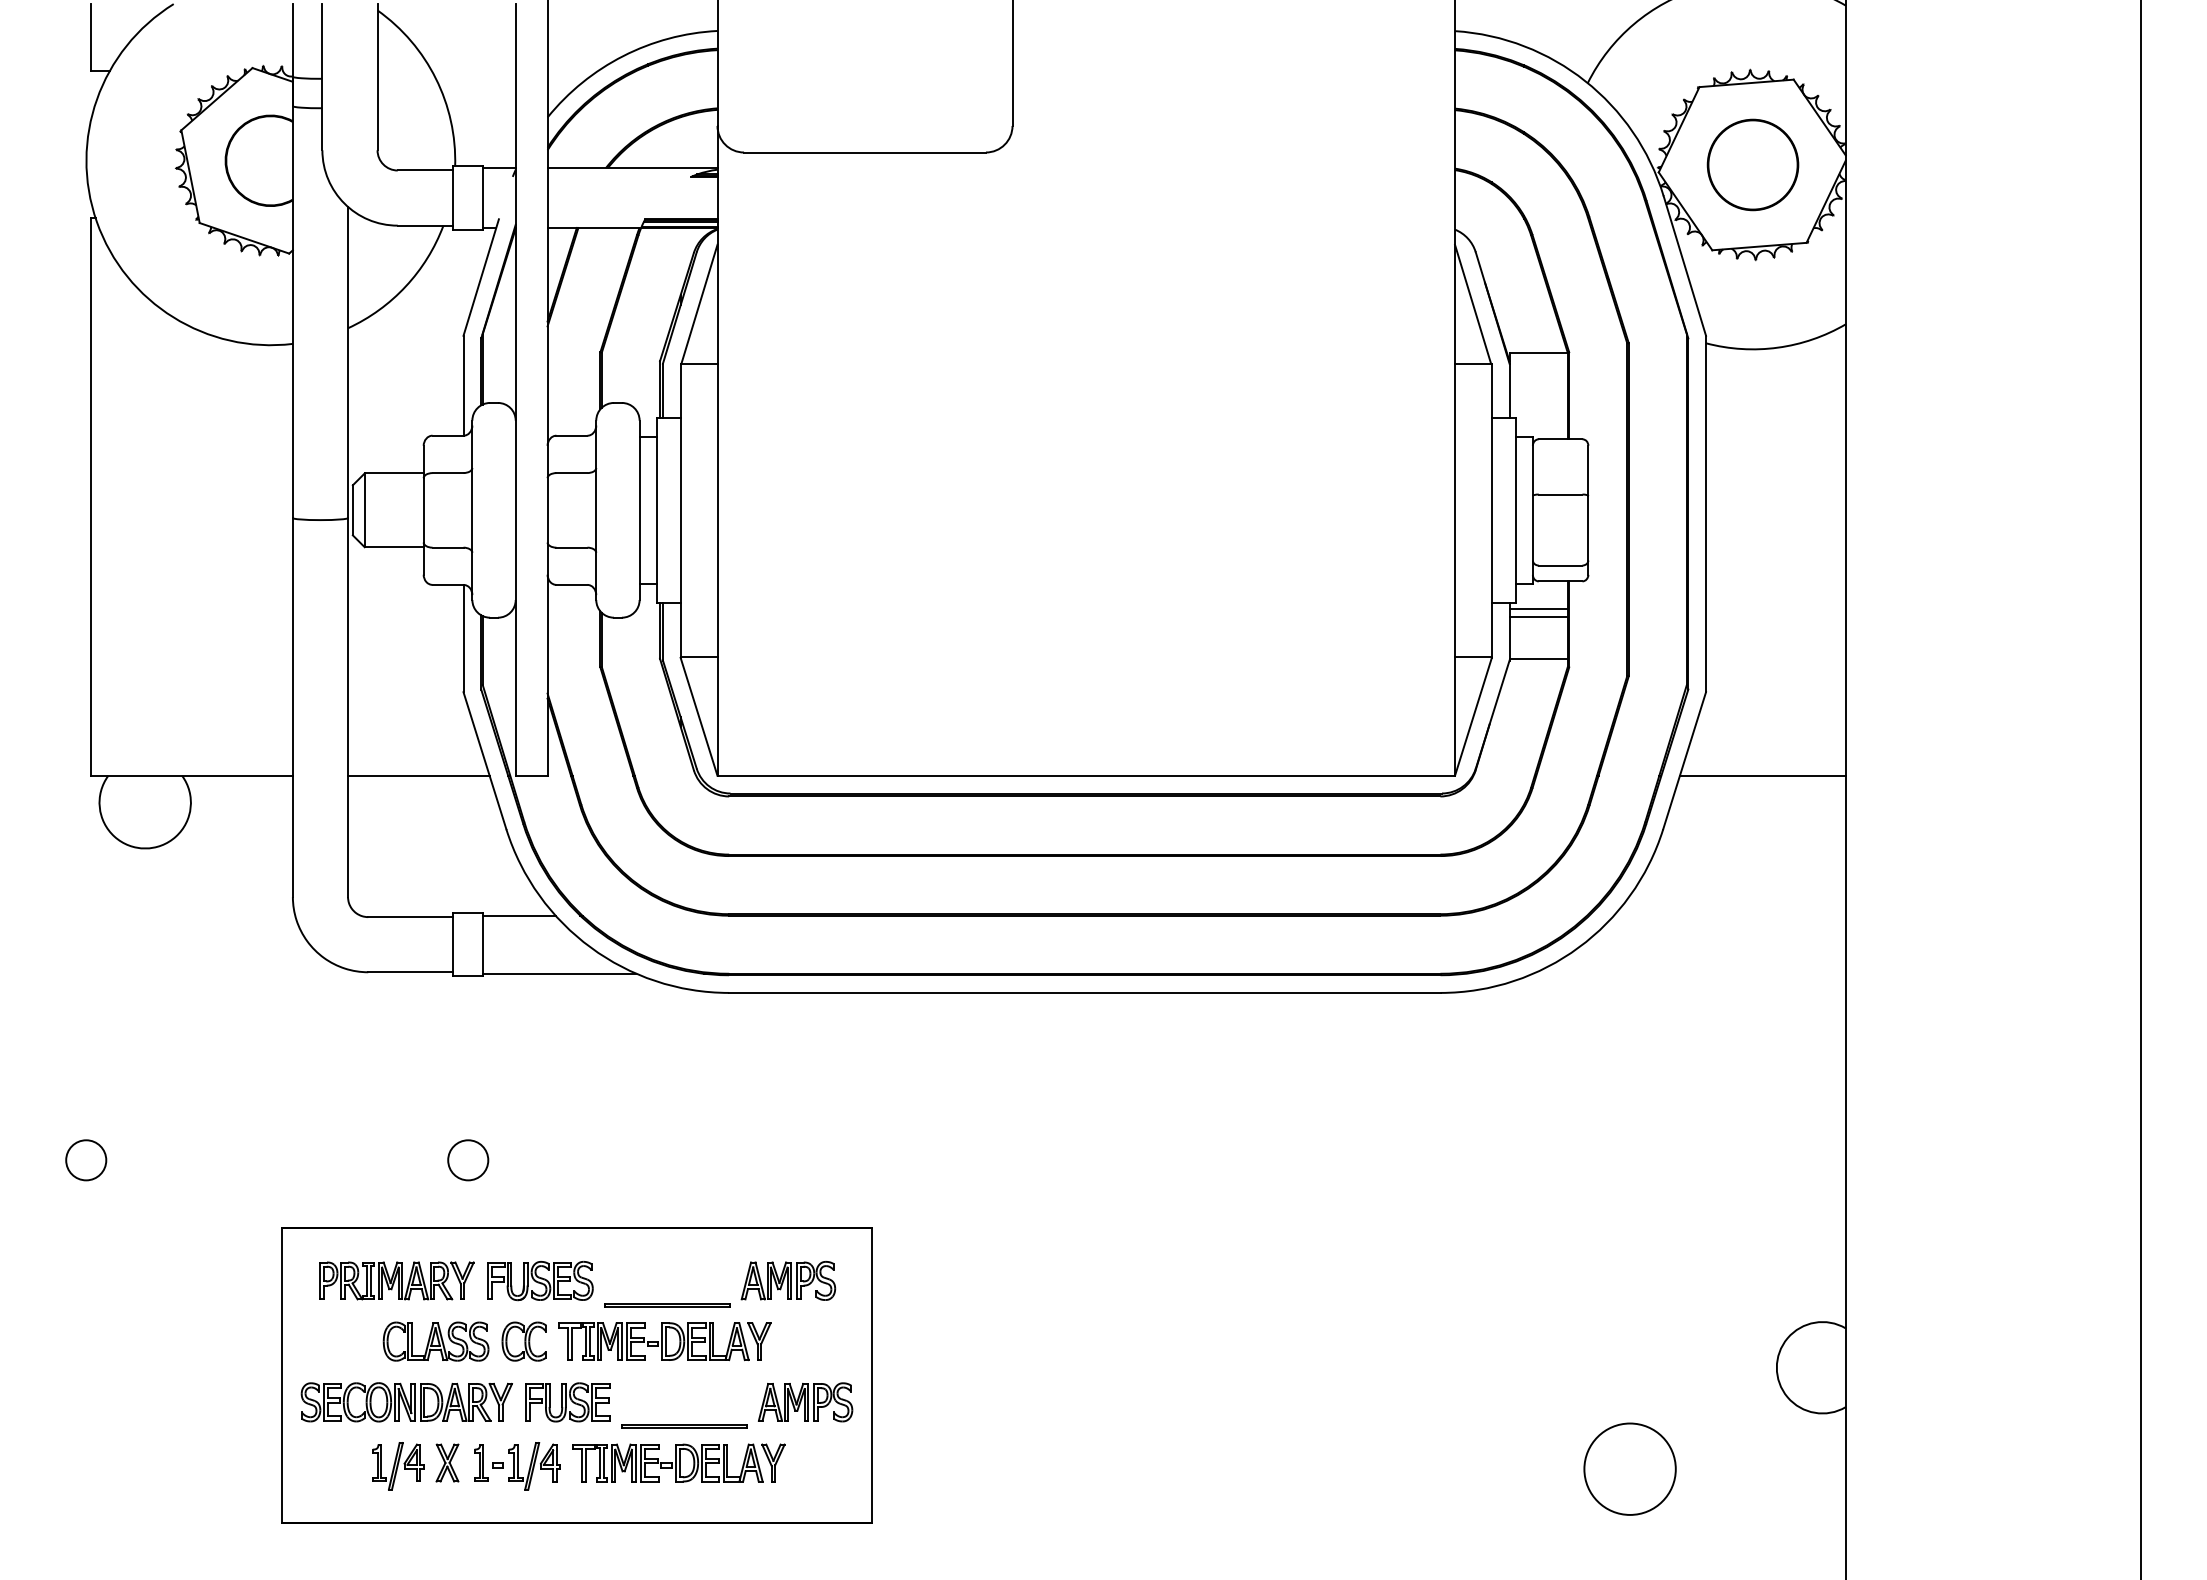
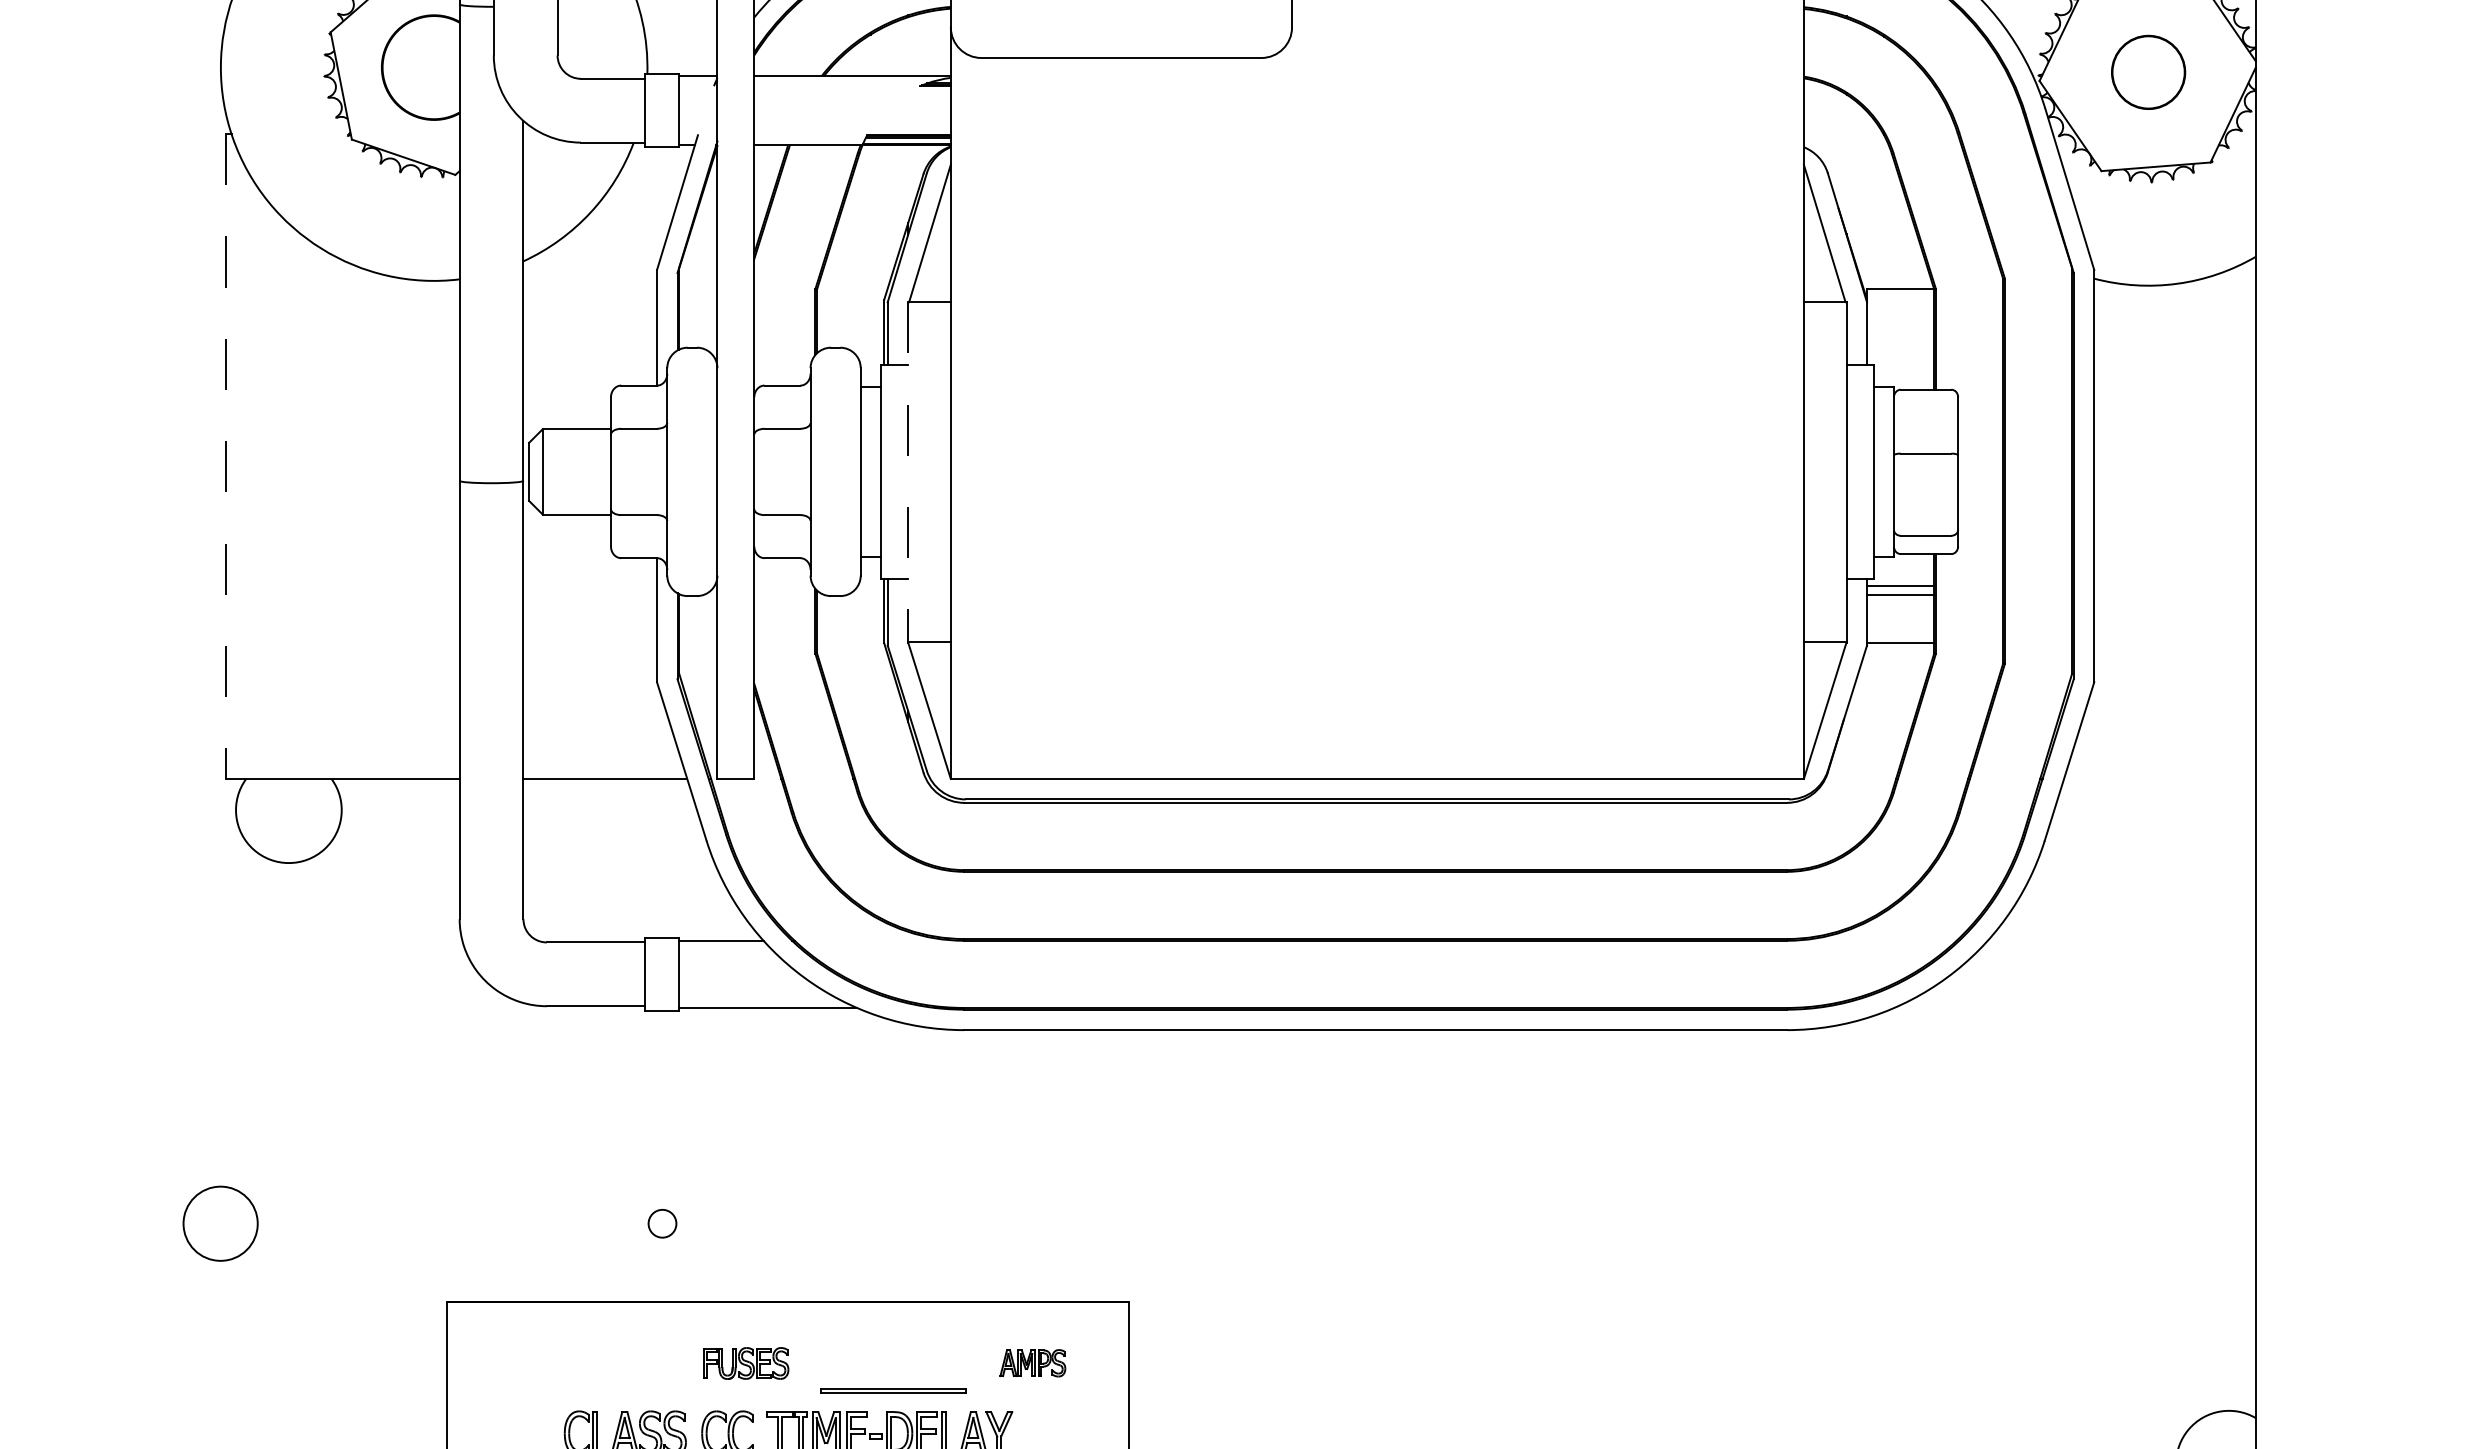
part: (1752, 164) -> (2148, 71), size x0.7
line: (90, 497) -> (225, 457), solid -> dashed
line: (680, 510) -> (908, 472), solid -> dashed
line: (1762, 775) -> (2159, 778), removed
circle: (86, 1160) -> (220, 1223), size x1.6
circle: (468, 1160) -> (662, 1223), size x0.6
part: (396, 1280) -> (579, 1362), removed
part: (788, 1280) -> (1032, 1362), size x0.6
part: (540, 1281) -> (746, 1363), size x0.7

